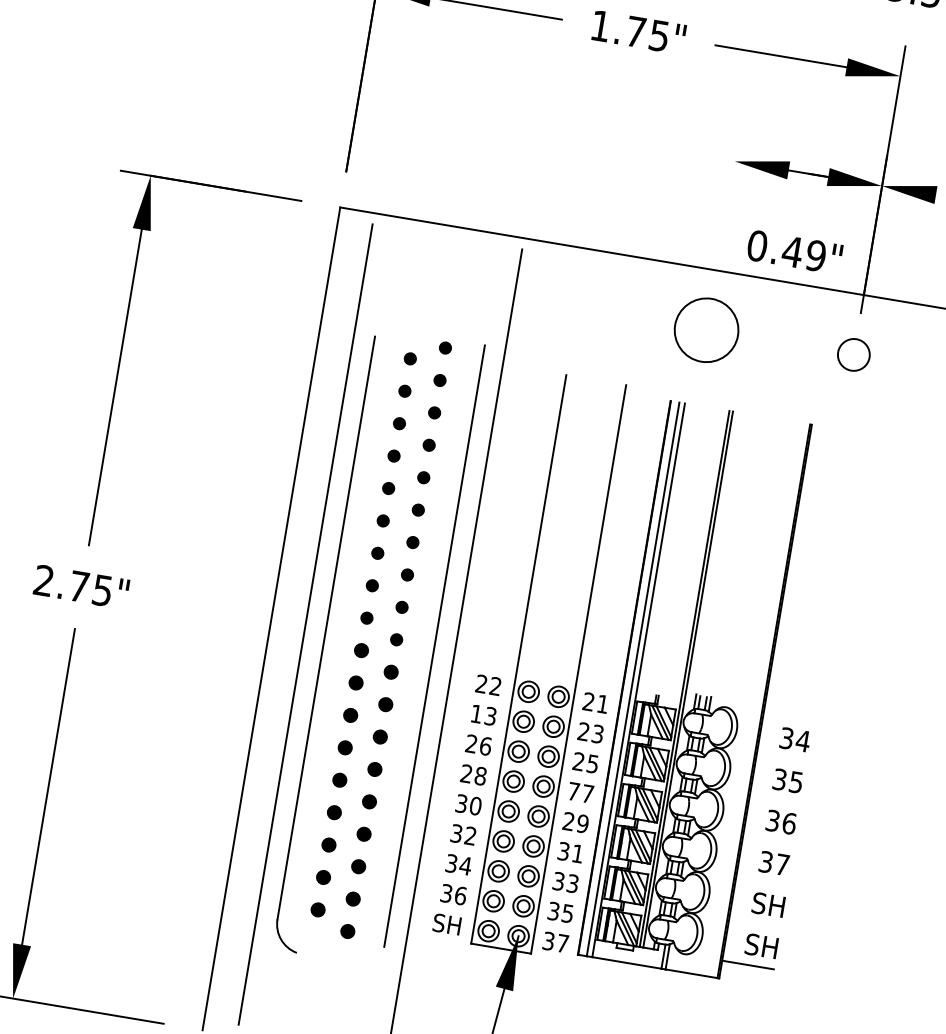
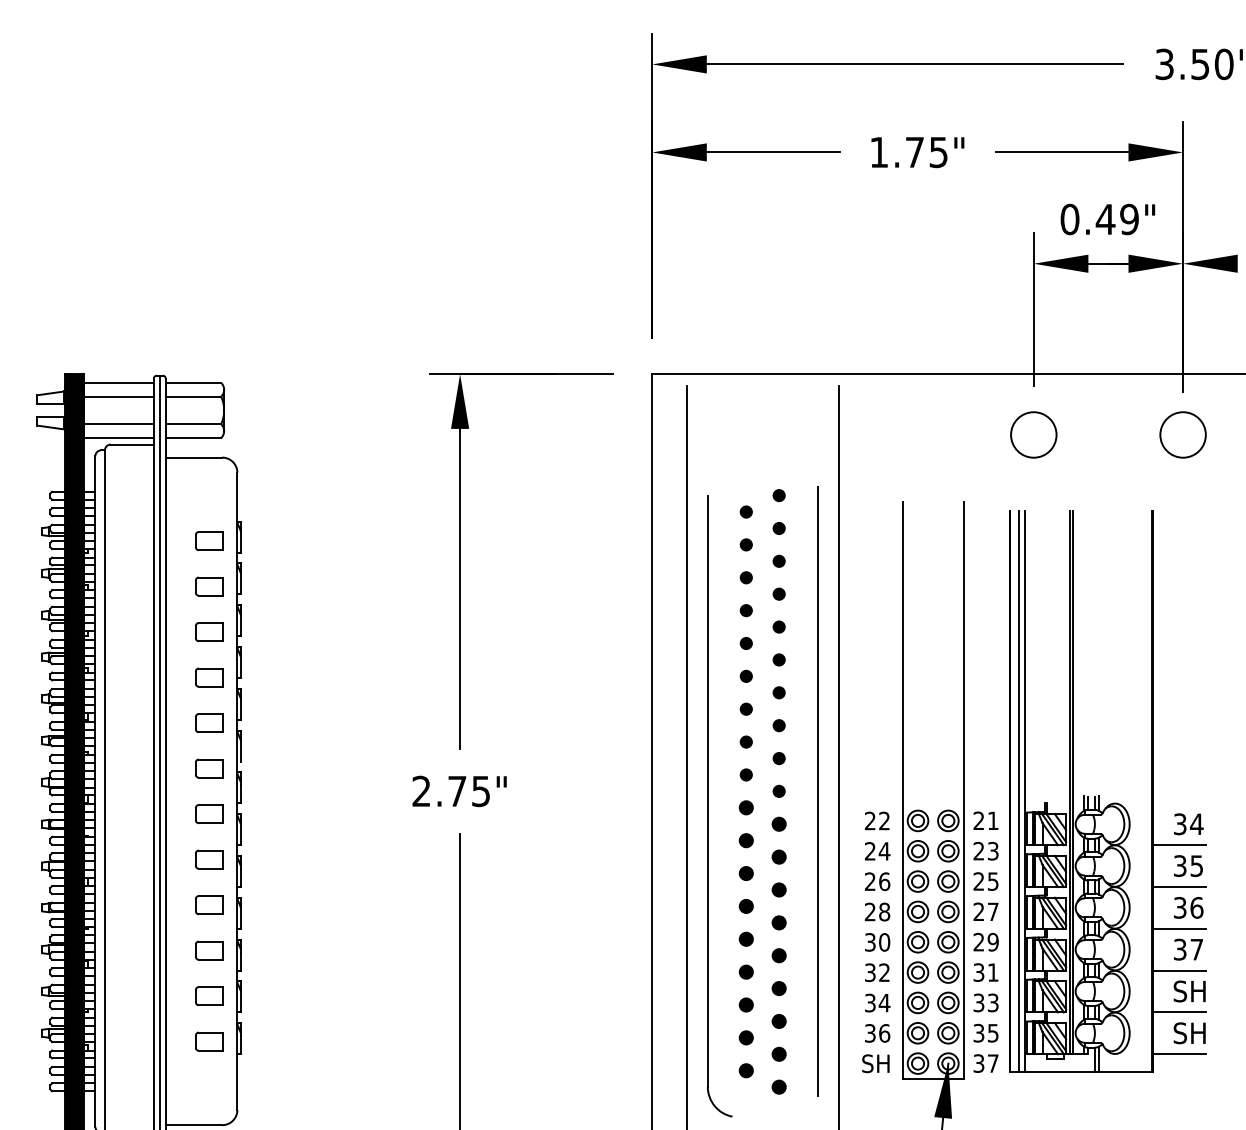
line: (727, 206) -> (1033, 309), added
text: (794, 252) -> (1107, 219), moved
circle: (706, 329) -> (1033, 434), size x0.71
circle: (853, 354) -> (1182, 434), size x1.43
text: (483, 715) -> (877, 851), 13 -> 24
line: (782, 759) -> (1179, 845), added
text: (573, 791) -> (978, 911), 77 -> 27
line: (775, 799) -> (1179, 886), added
line: (768, 841) -> (1179, 928), added
line: (761, 882) -> (1179, 970), added
line: (754, 923) -> (1179, 1012), added

